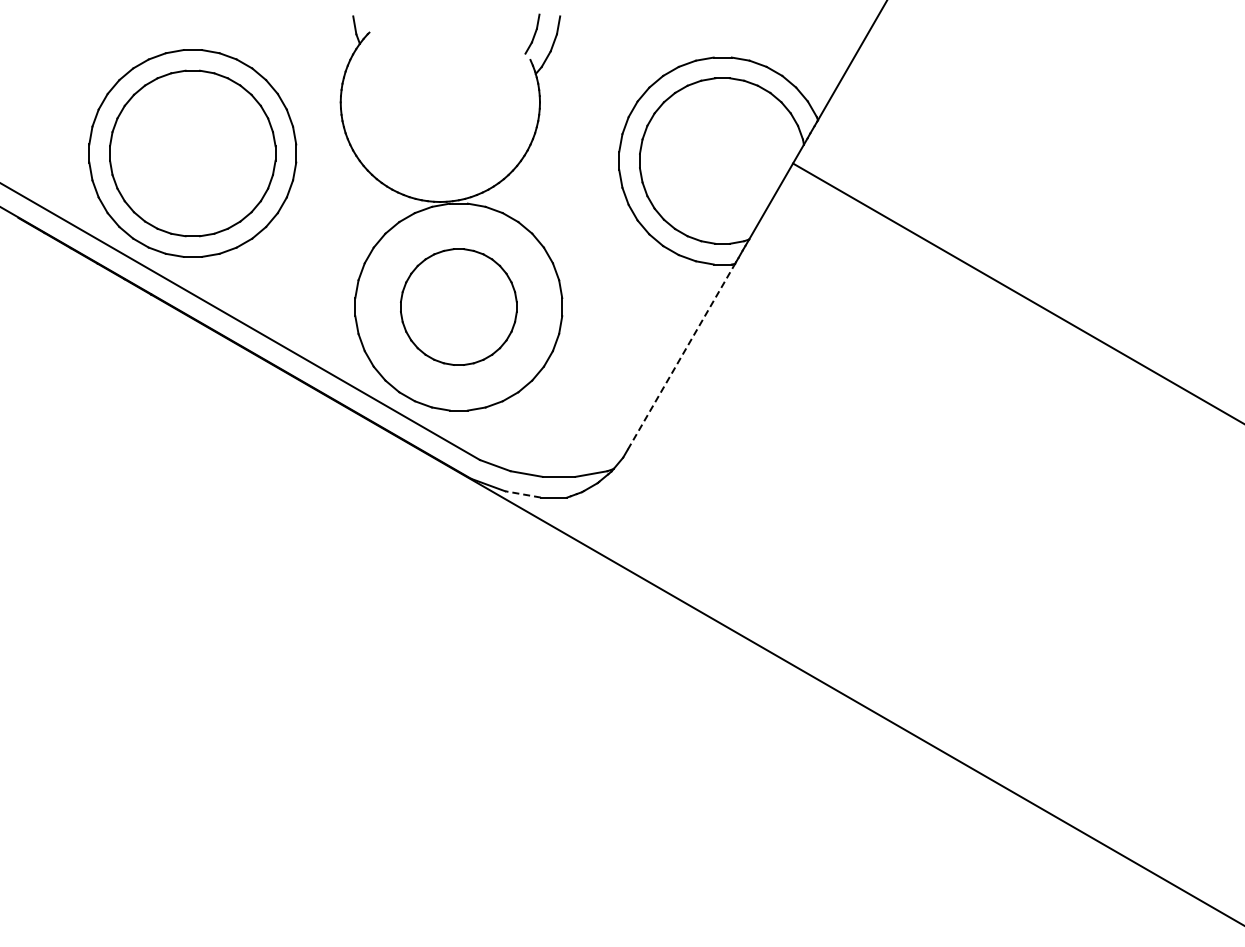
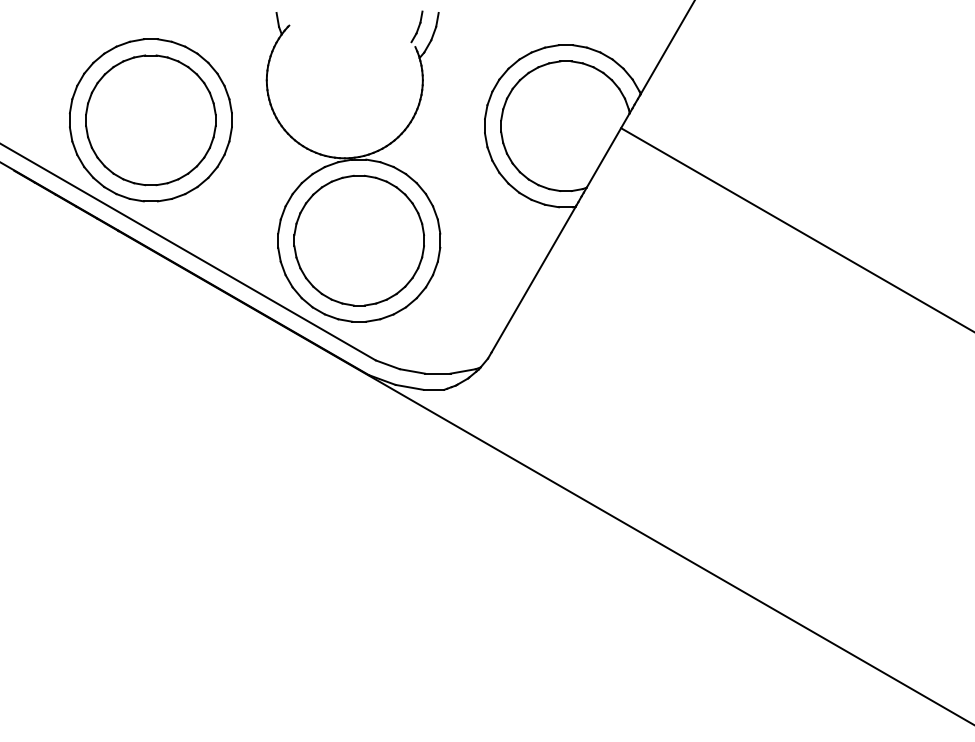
part: (458, 306) -> (359, 240), size x1.43
line: (681, 356) -> (533, 279), dashed -> solid
line: (522, 494) -> (409, 387), dashed -> solid

